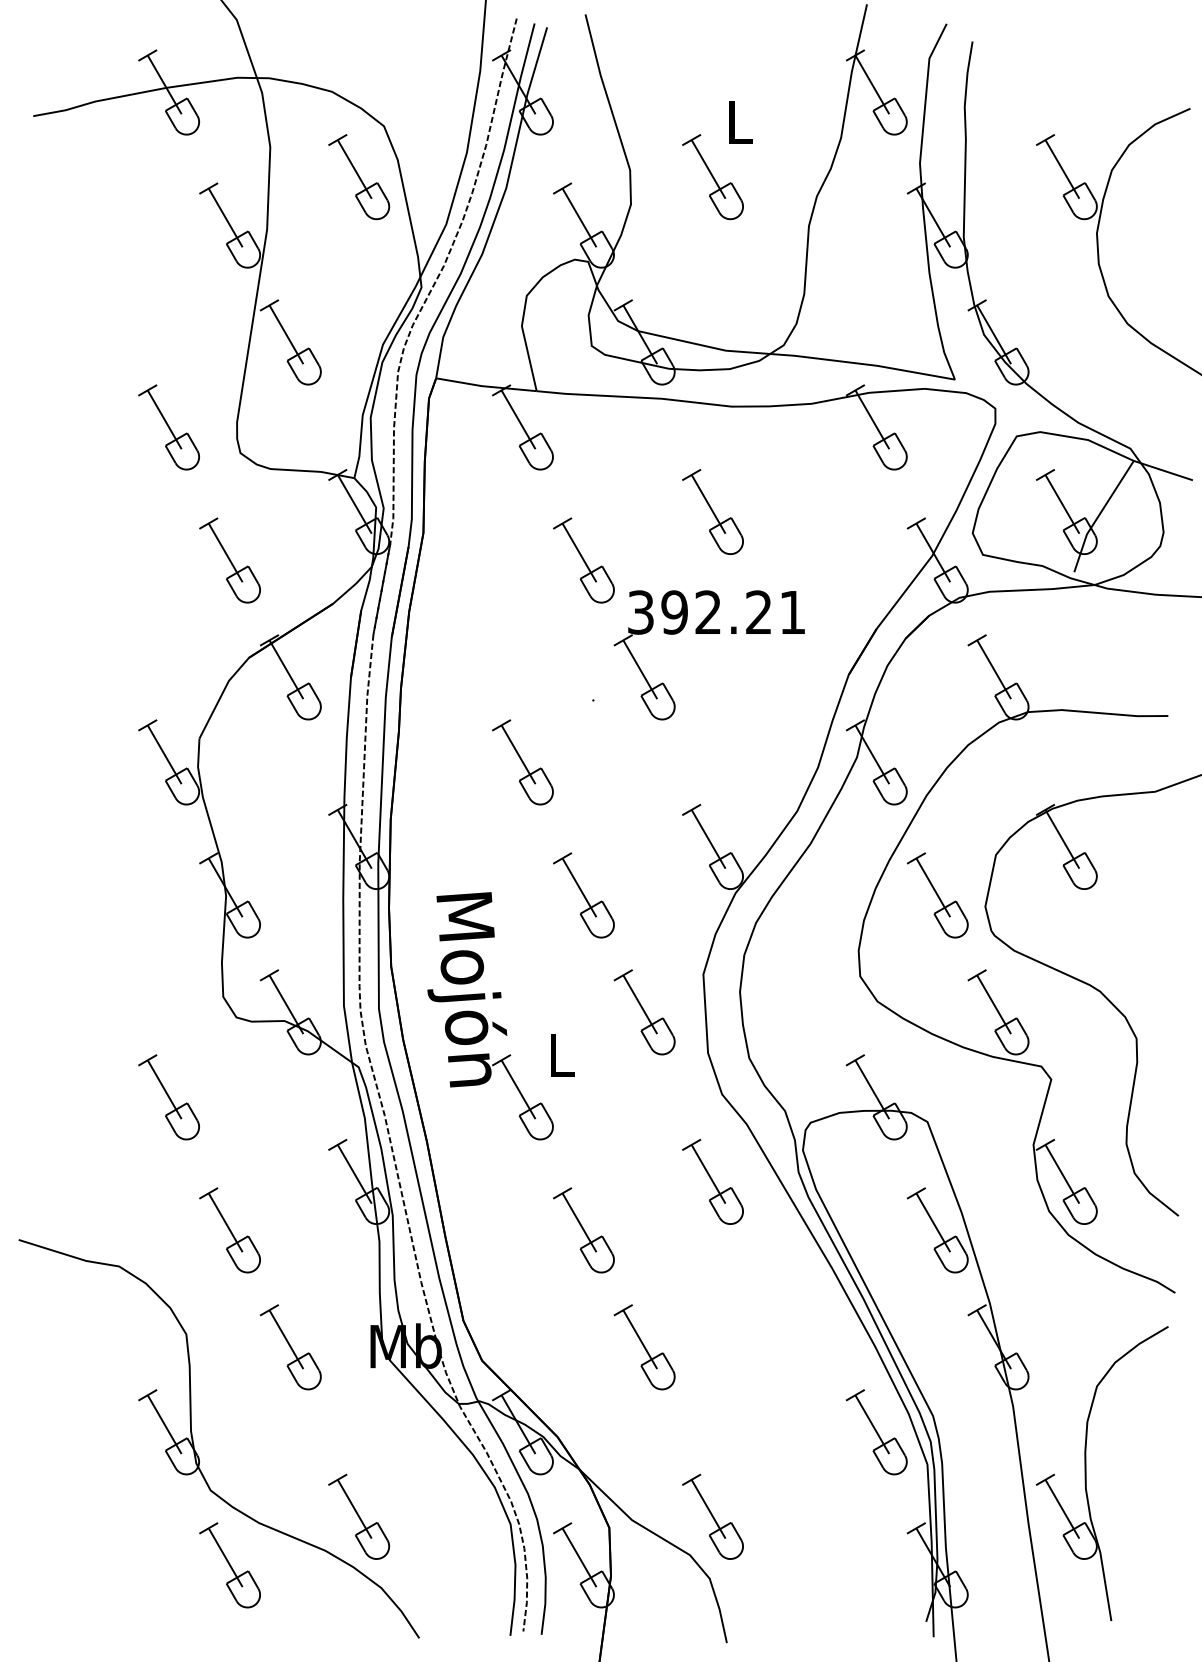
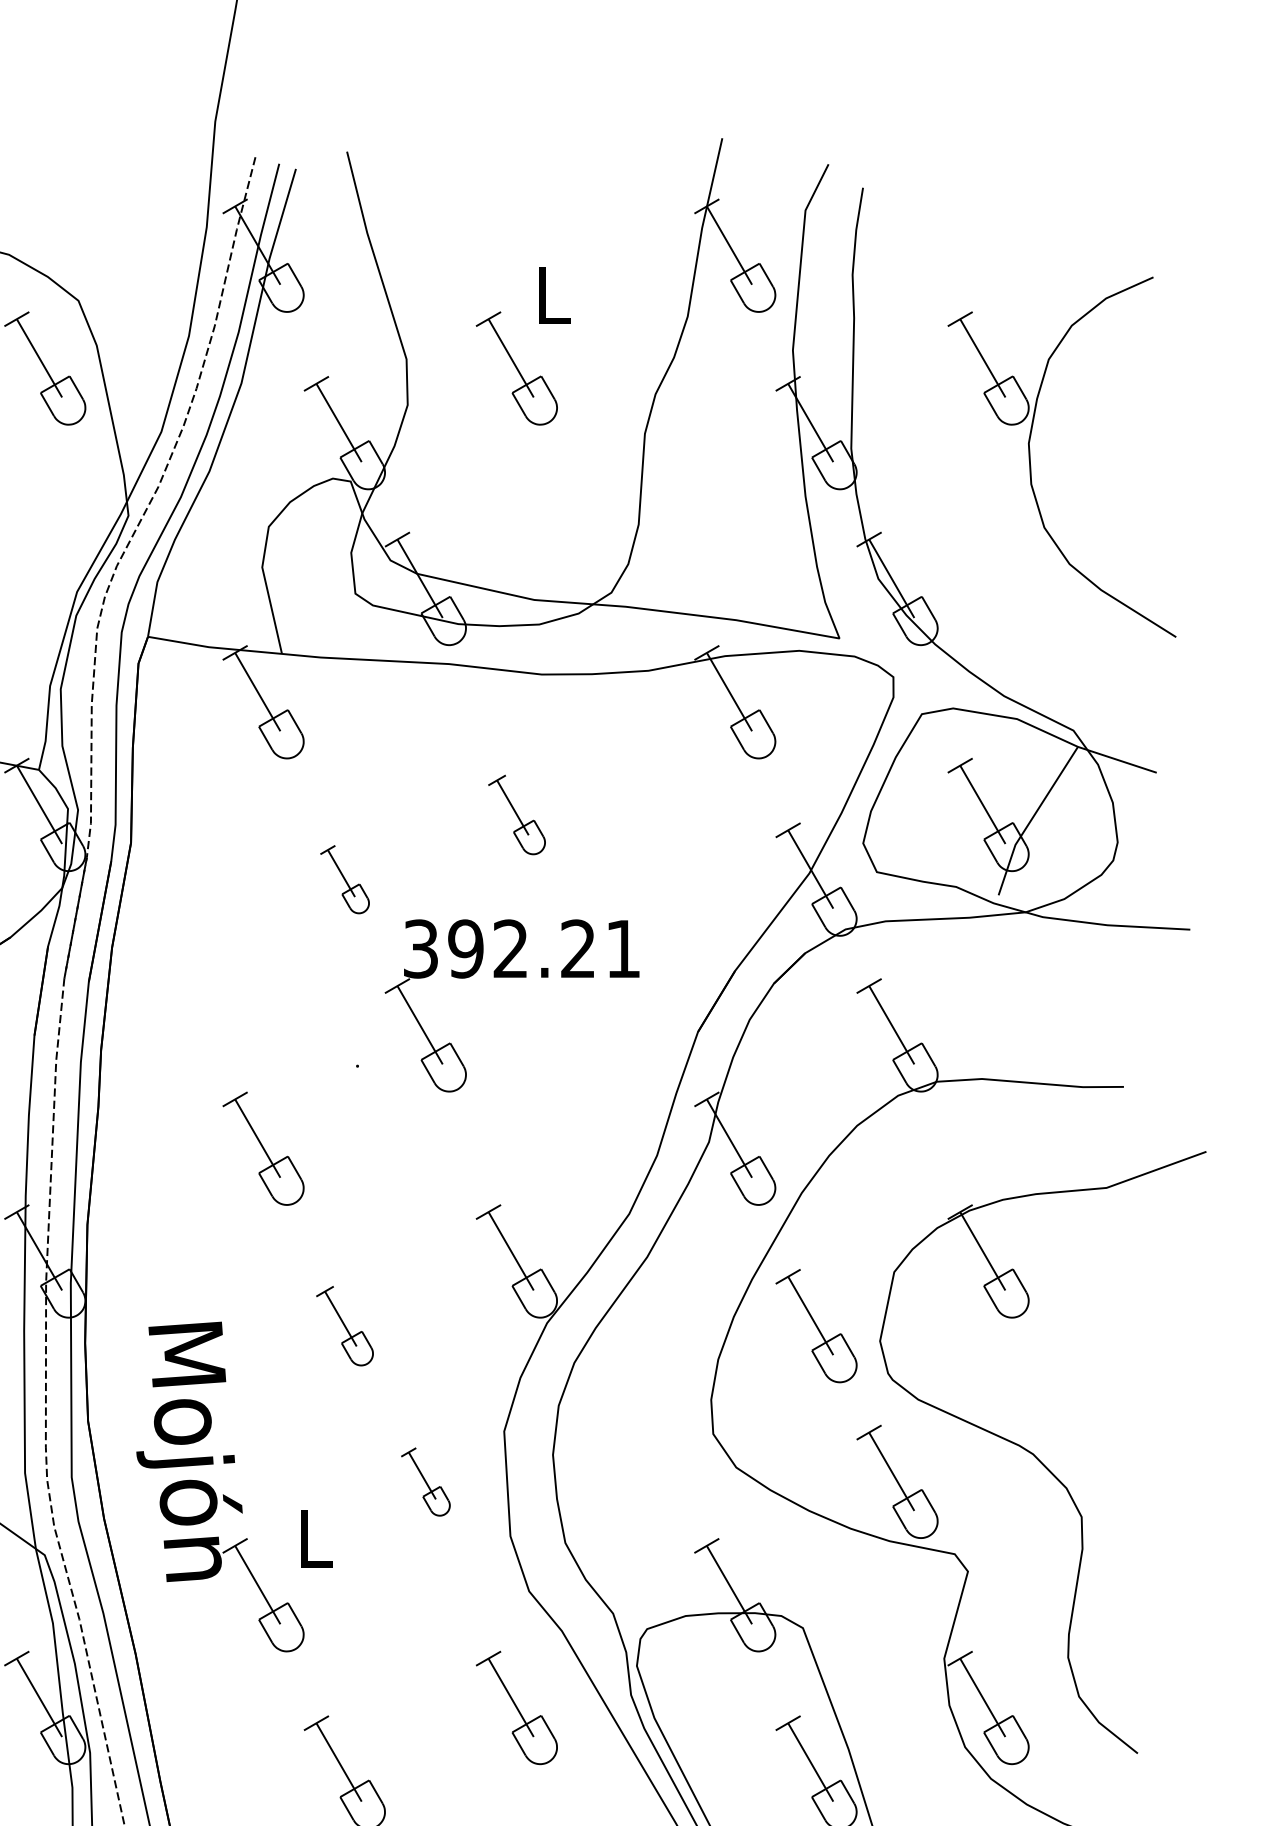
part: (712, 511) -> (516, 814), size x0.7
part: (583, 560) -> (344, 879), size x0.6
part: (583, 895) -> (344, 1326), size x0.7
part: (644, 1012) -> (425, 1482), size x0.6

